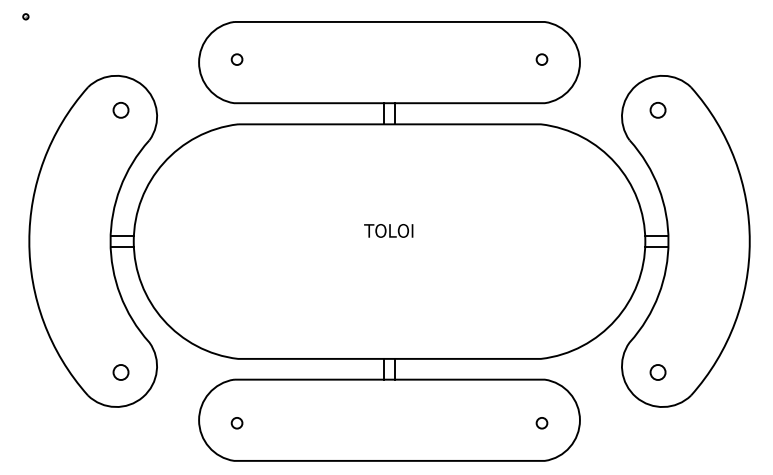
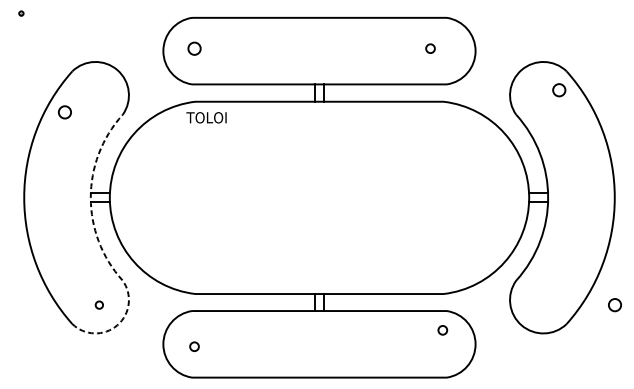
circle: (236, 59) -> (194, 48), size x1.4
circle: (541, 59) -> (430, 48), moved
circle: (120, 110) -> (64, 112), moved
circle: (657, 110) -> (558, 90), moved
text: (388, 230) -> (206, 117), moved
line: (124, 304) -> (102, 249), solid -> dashed
circle: (120, 372) -> (98, 305), size x0.6
circle: (657, 372) -> (614, 305), moved
circle: (541, 423) -> (442, 330), moved

